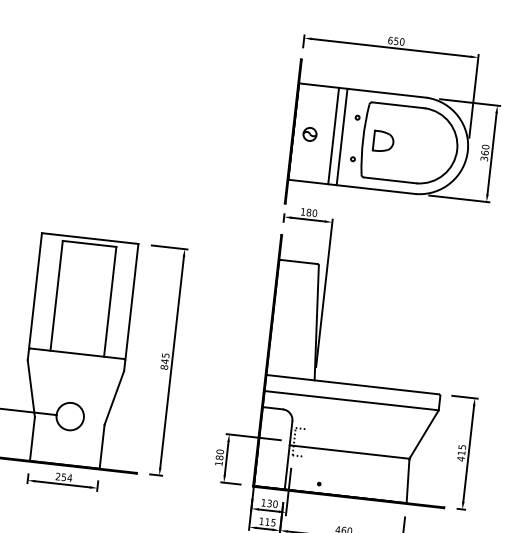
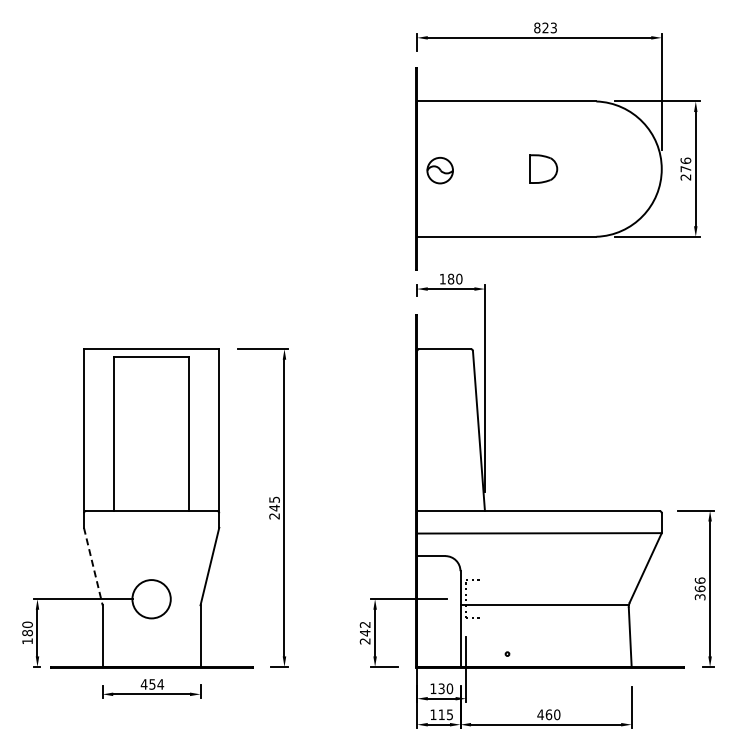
text: (396, 40) -> (545, 27), 650 -> 823
part: (310, 134) -> (440, 170), size x1.4
line: (333, 135) -> (473, 168), removed
line: (342, 136) -> (485, 168), removed
part: (405, 143) -> (573, 168), removed
text: (484, 152) -> (685, 168), 360 -> 276
text: (164, 367) -> (274, 516), 845 -> 245
line: (31, 388) -> (93, 566), solid -> dashed
text: (461, 452) -> (699, 588), 415 -> 366
text: (219, 457) -> (364, 632), 180 -> 242
text: (57, 476) -> (143, 684), 254 -> 454

